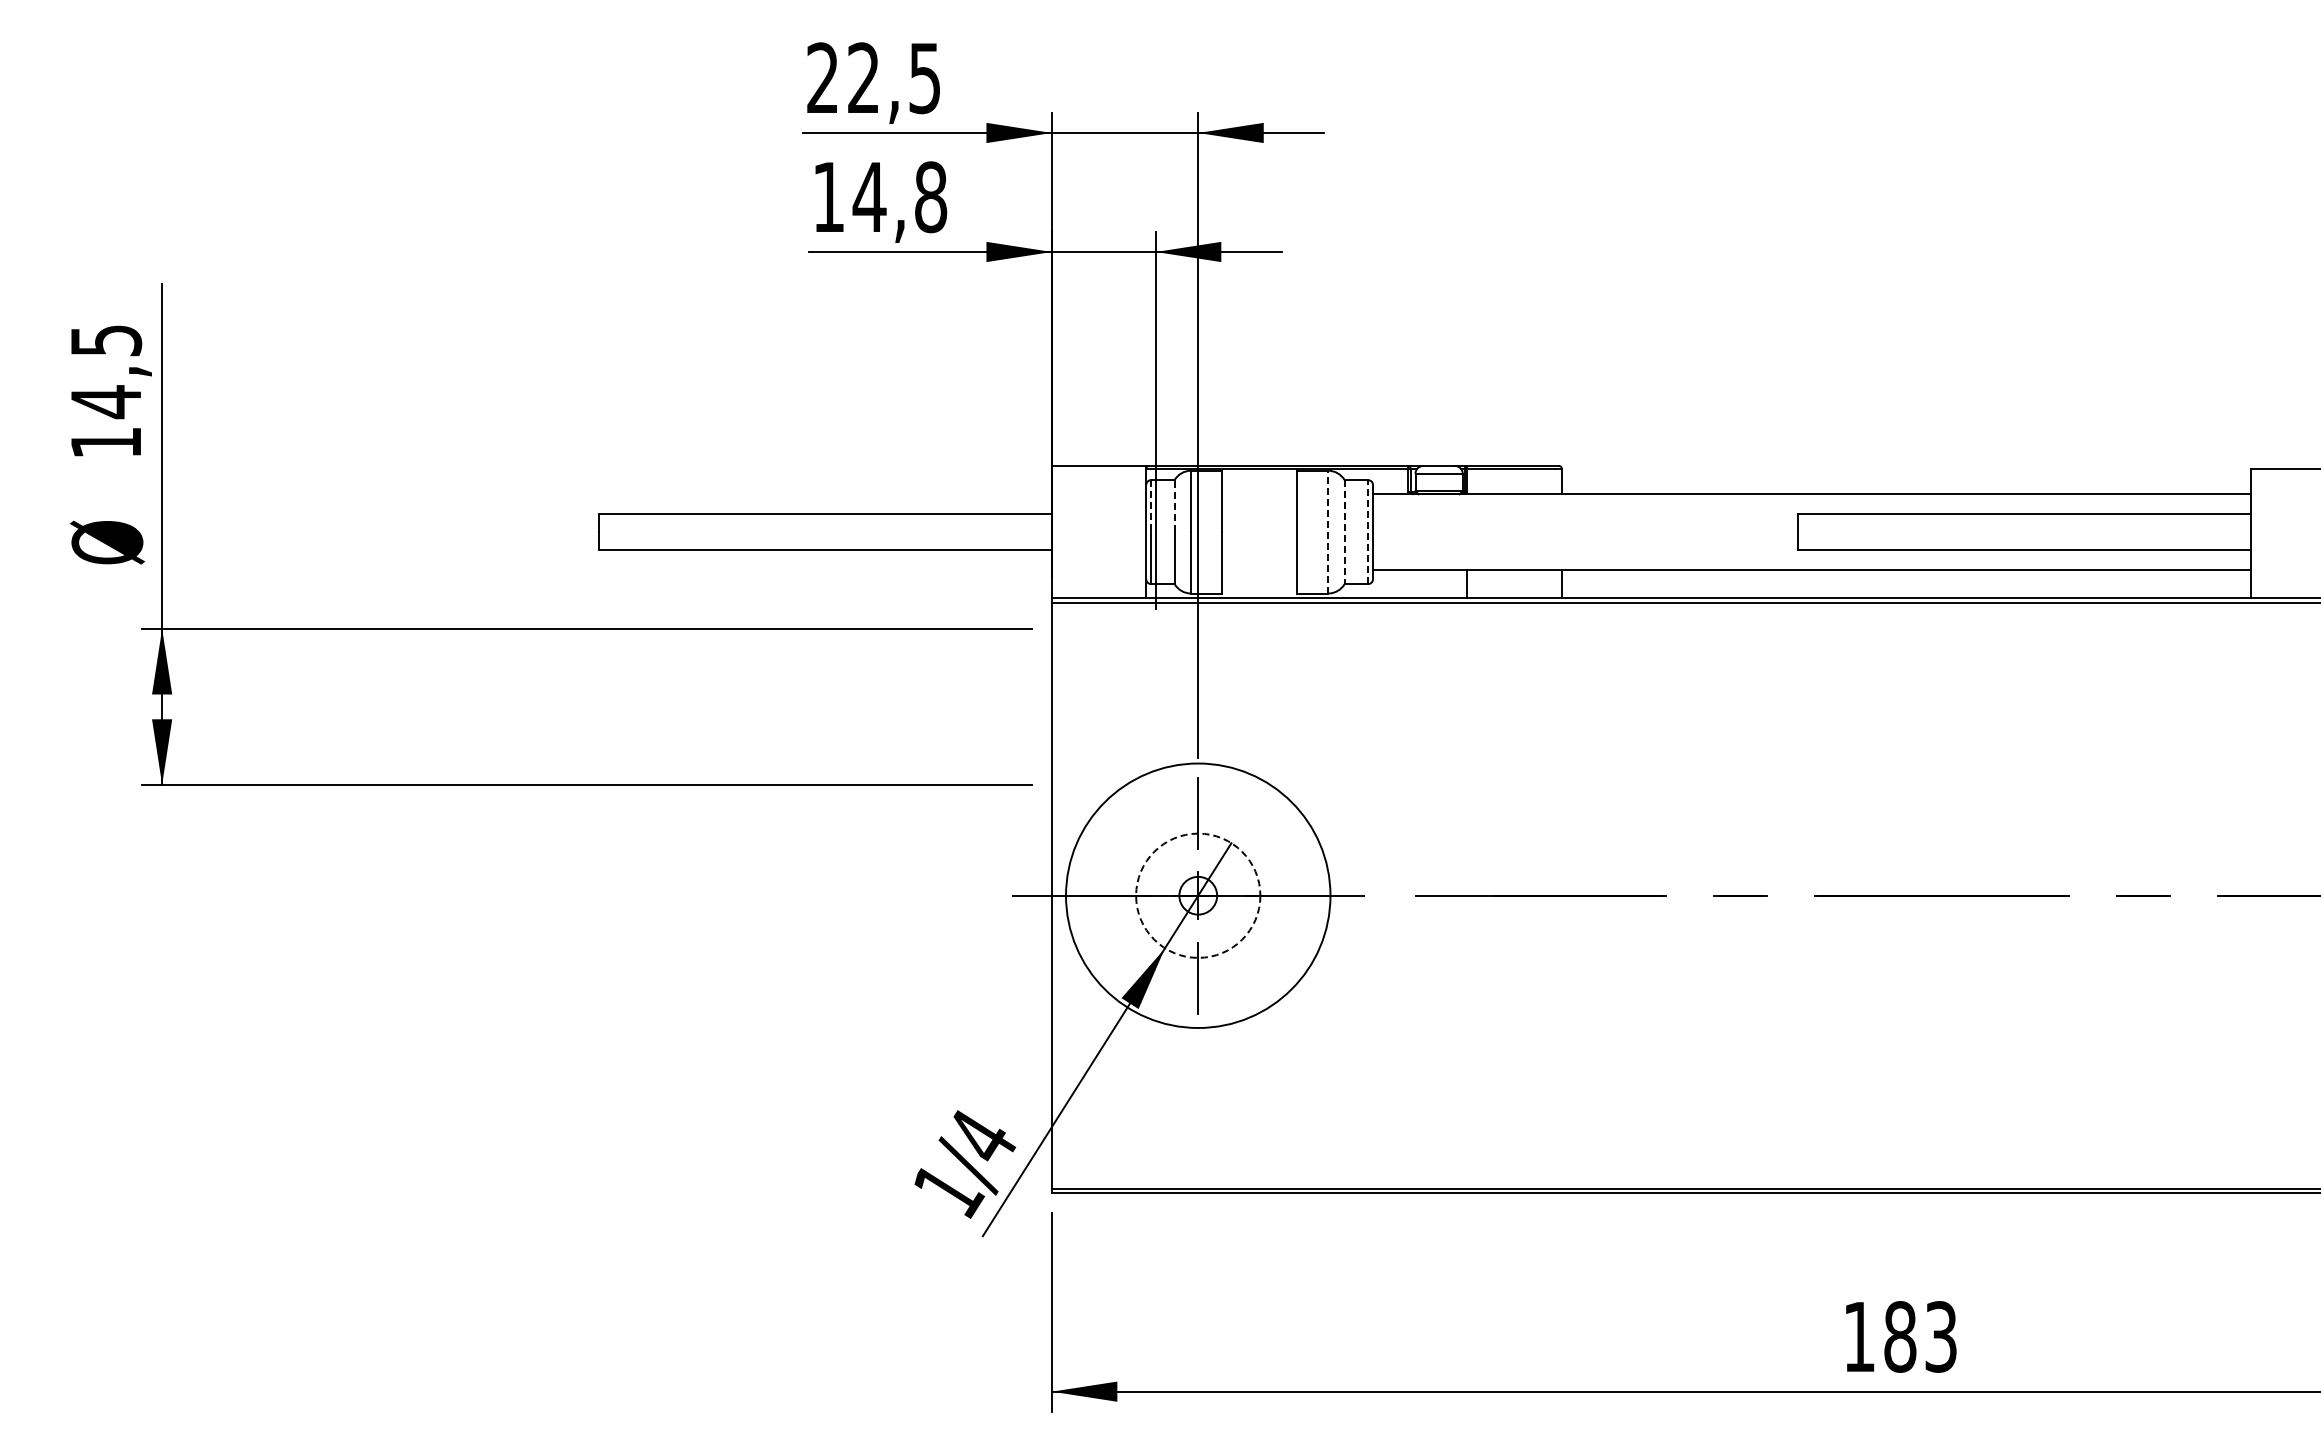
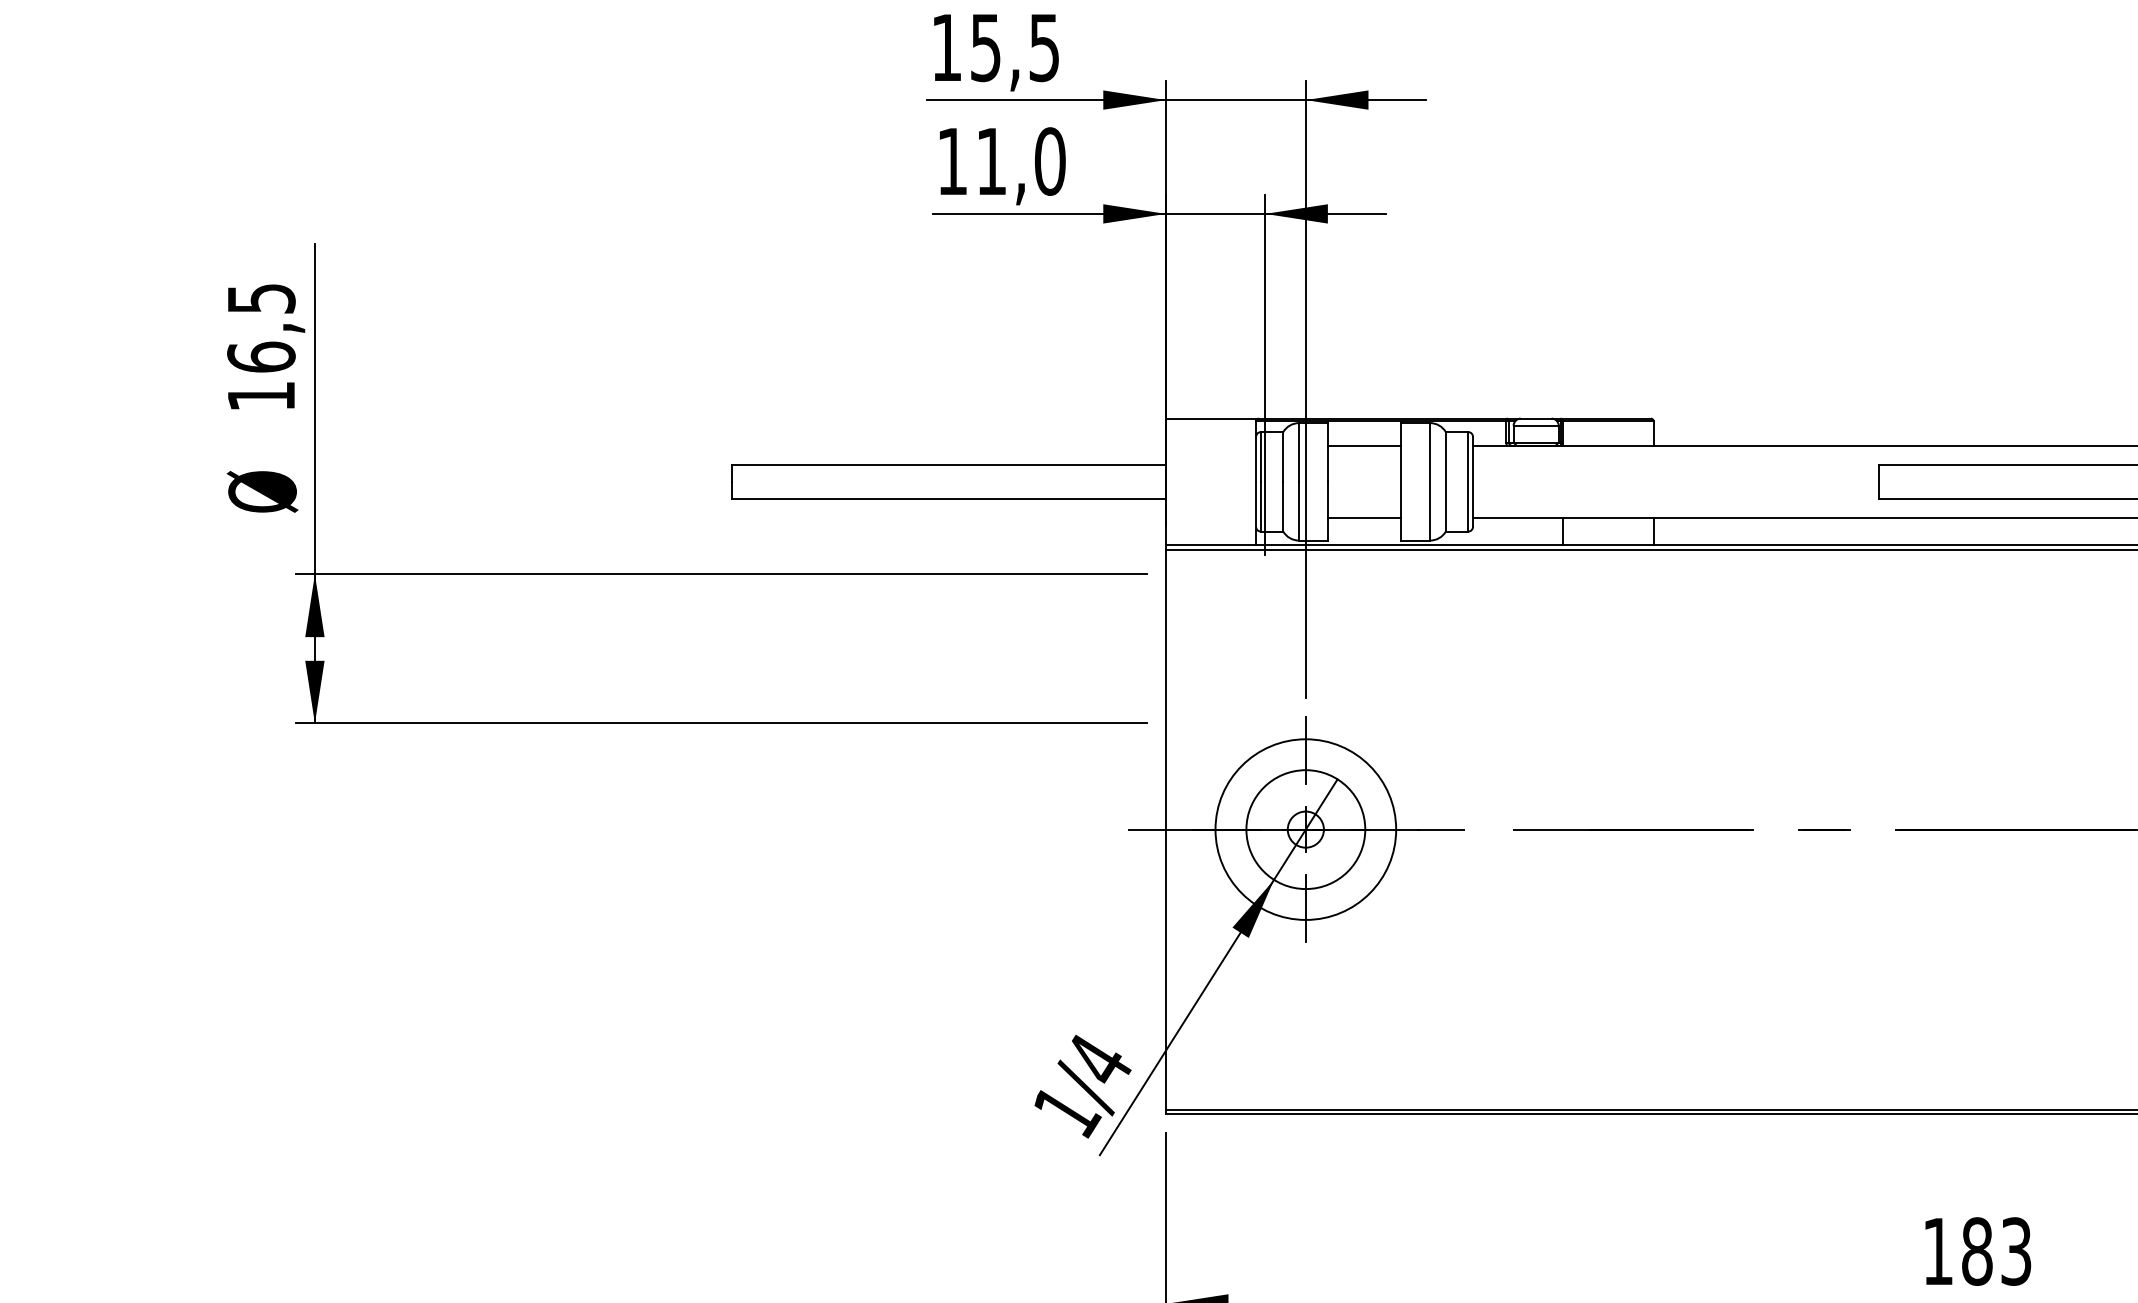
text: (842, 78) -> (965, 47), 22,5 -> 15,5
text: (899, 196) -> (1020, 160), 14,8 -> 11,0
text: (106, 402) -> (261, 357), 14,5 -> 16,5
line: (1259, 494) -> (1364, 445), added
line: (1151, 506) -> (1261, 457), dashed -> solid
line: (1174, 506) -> (1283, 457), dashed -> solid
line: (1328, 531) -> (1430, 481), dashed -> solid
line: (1344, 532) -> (1445, 482), dashed -> solid
line: (1368, 532) -> (1468, 482), dashed -> solid
line: (1259, 569) -> (1364, 517), added
circle: (1197, 895) -> (1305, 829), size x0.71
circle: (1198, 895) -> (1306, 829), dashed -> solid

